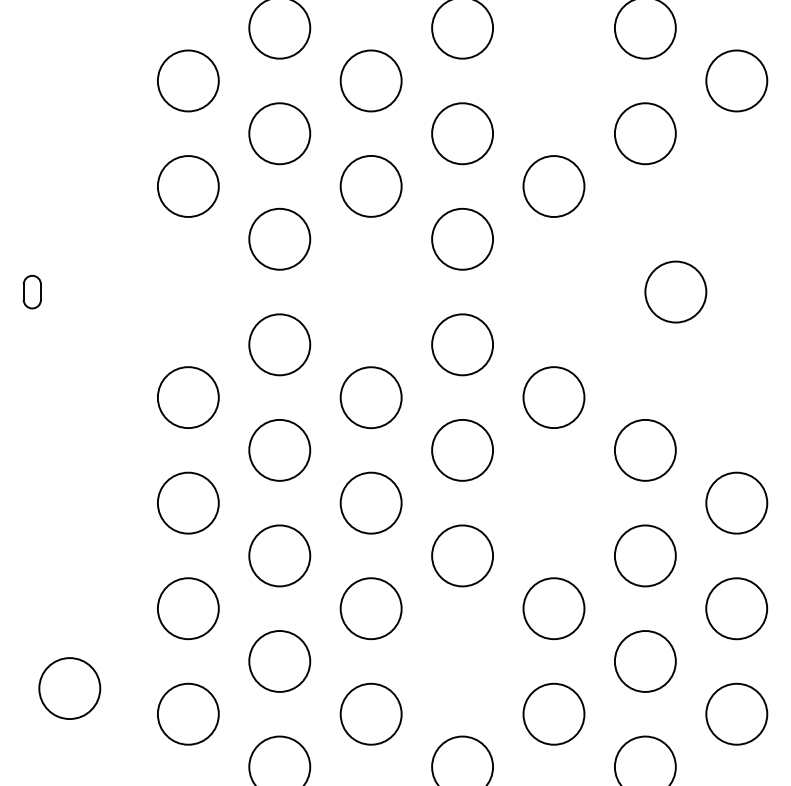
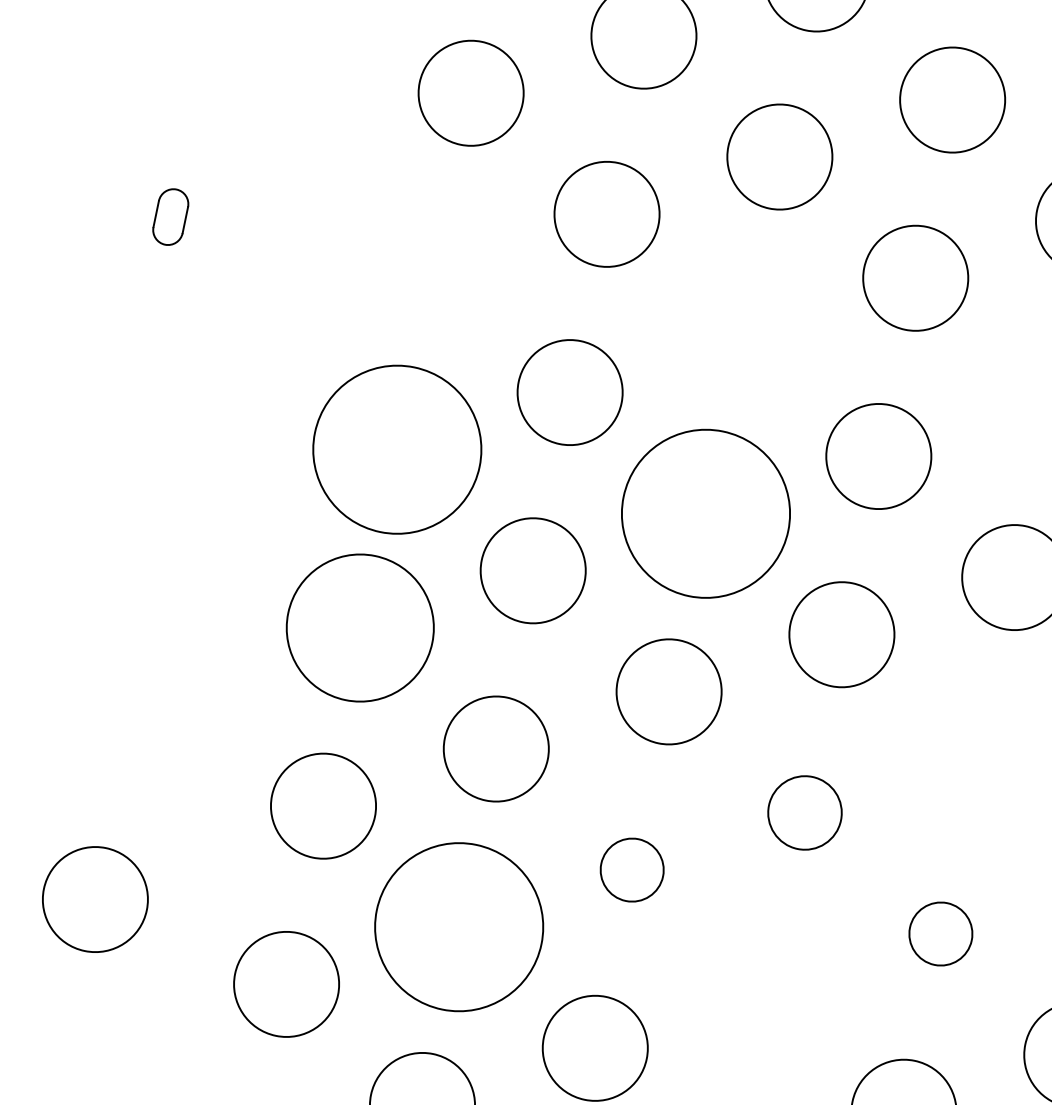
circle: (187, 397) -> (395, 449), size x1.6
circle: (370, 397) -> (704, 513), size x1.6
circle: (188, 502) -> (360, 626), size x1.4
circle: (462, 555) -> (805, 812), size x0.7
circle: (370, 608) -> (631, 869), size x0.6
circle: (553, 608) -> (940, 933), size x0.6
circle: (279, 661) -> (458, 927), size x1.6

